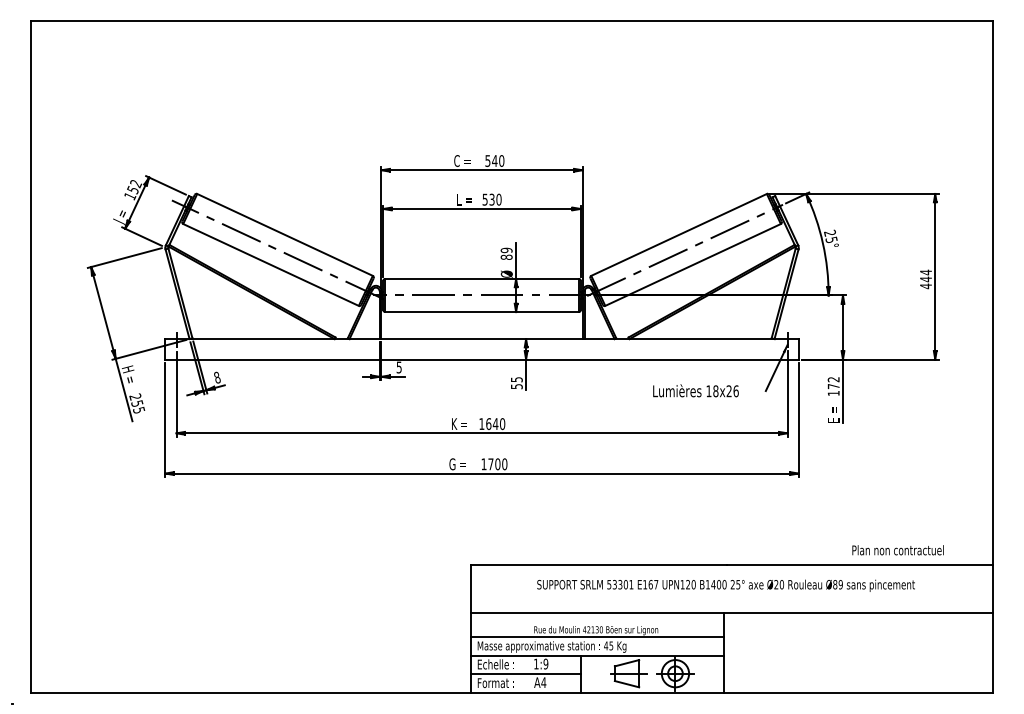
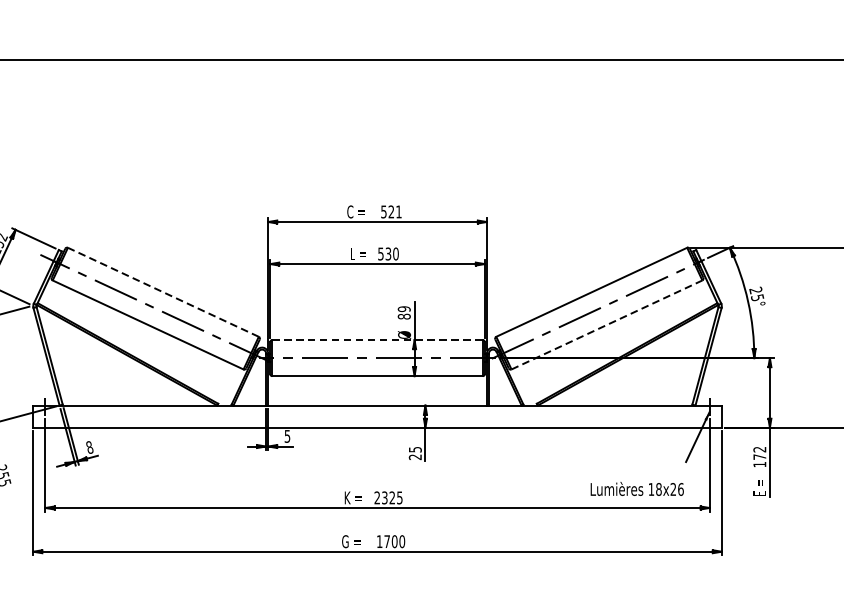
text: (498, 160) -> (395, 211), 540 -> 521
line: (285, 234) -> (163, 291), solid -> dashed
line: (693, 264) -> (607, 324), solid -> dashed
line: (482, 278) -> (378, 339), solid -> dashed
text: (516, 386) -> (414, 457), 55 -> 25
text: (695, 390) -> (636, 488), moved
text: (492, 424) -> (388, 498), 1640 -> 2325

